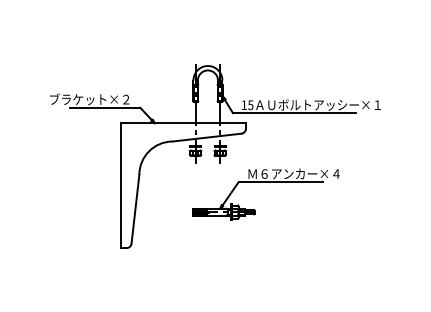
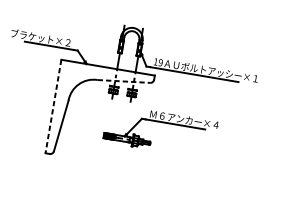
text: (250, 104) -> (160, 62), 15 -> 19
line: (207, 137) -> (124, 81), solid -> dashed
line: (121, 186) -> (53, 107), solid -> dashed

